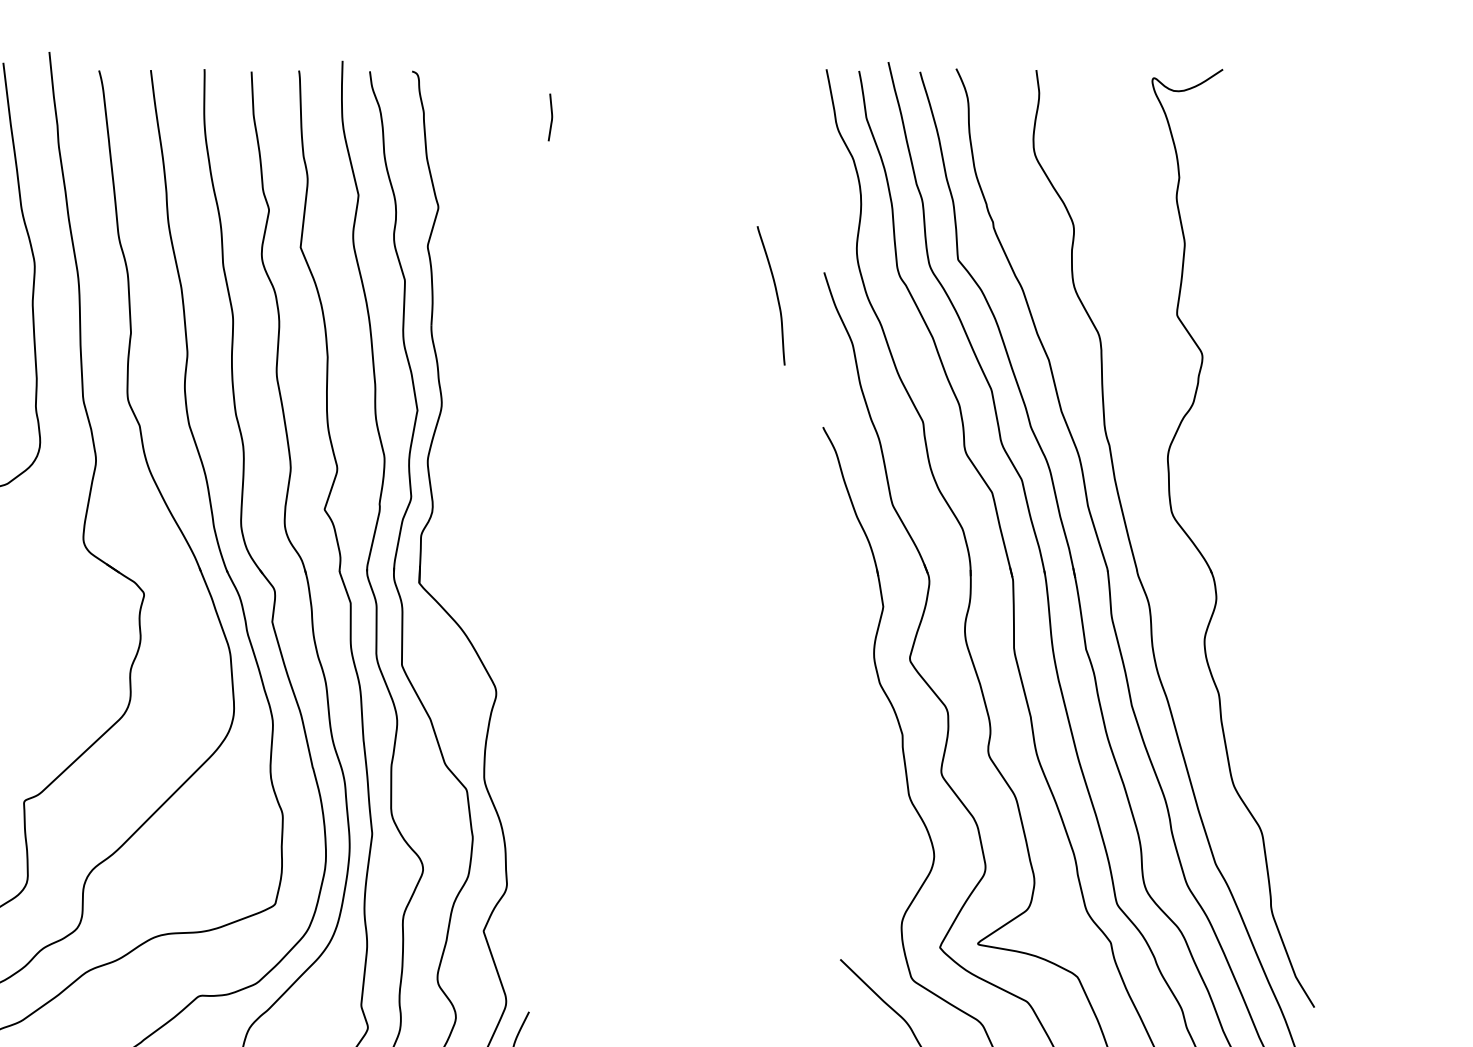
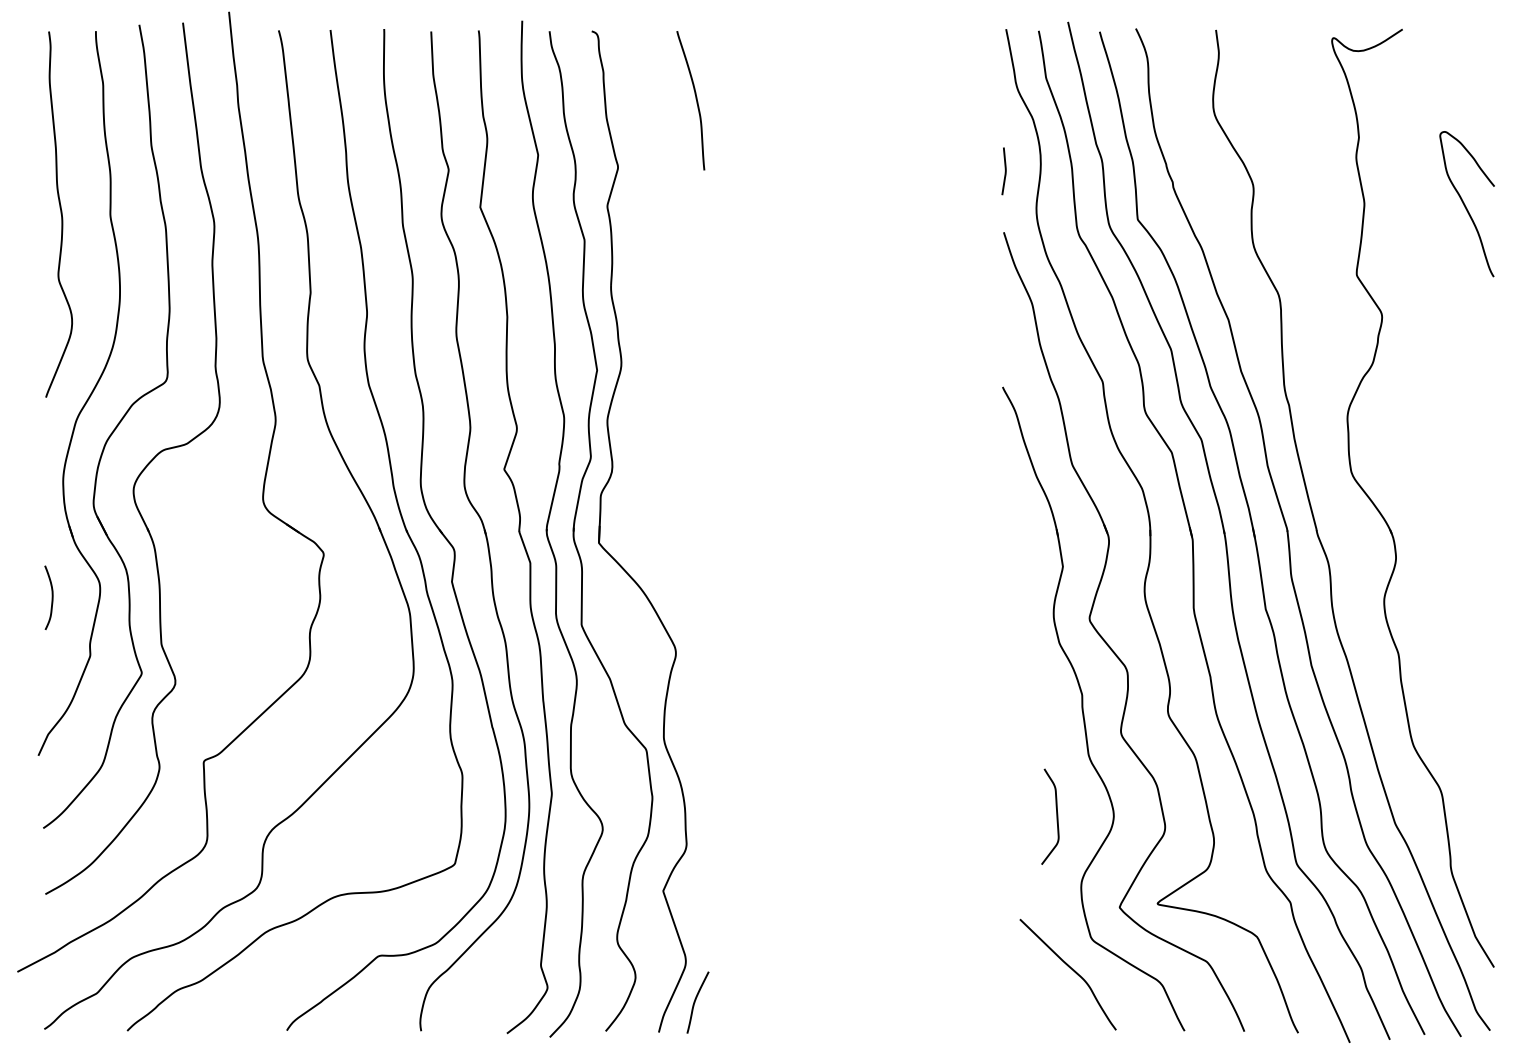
curve: (550, 117) -> (1004, 171), moved
curve: (1285, 244) -> (1465, 204), added
curve: (775, 294) -> (695, 99), moved
curve: (876, 856) -> (1056, 816), added

